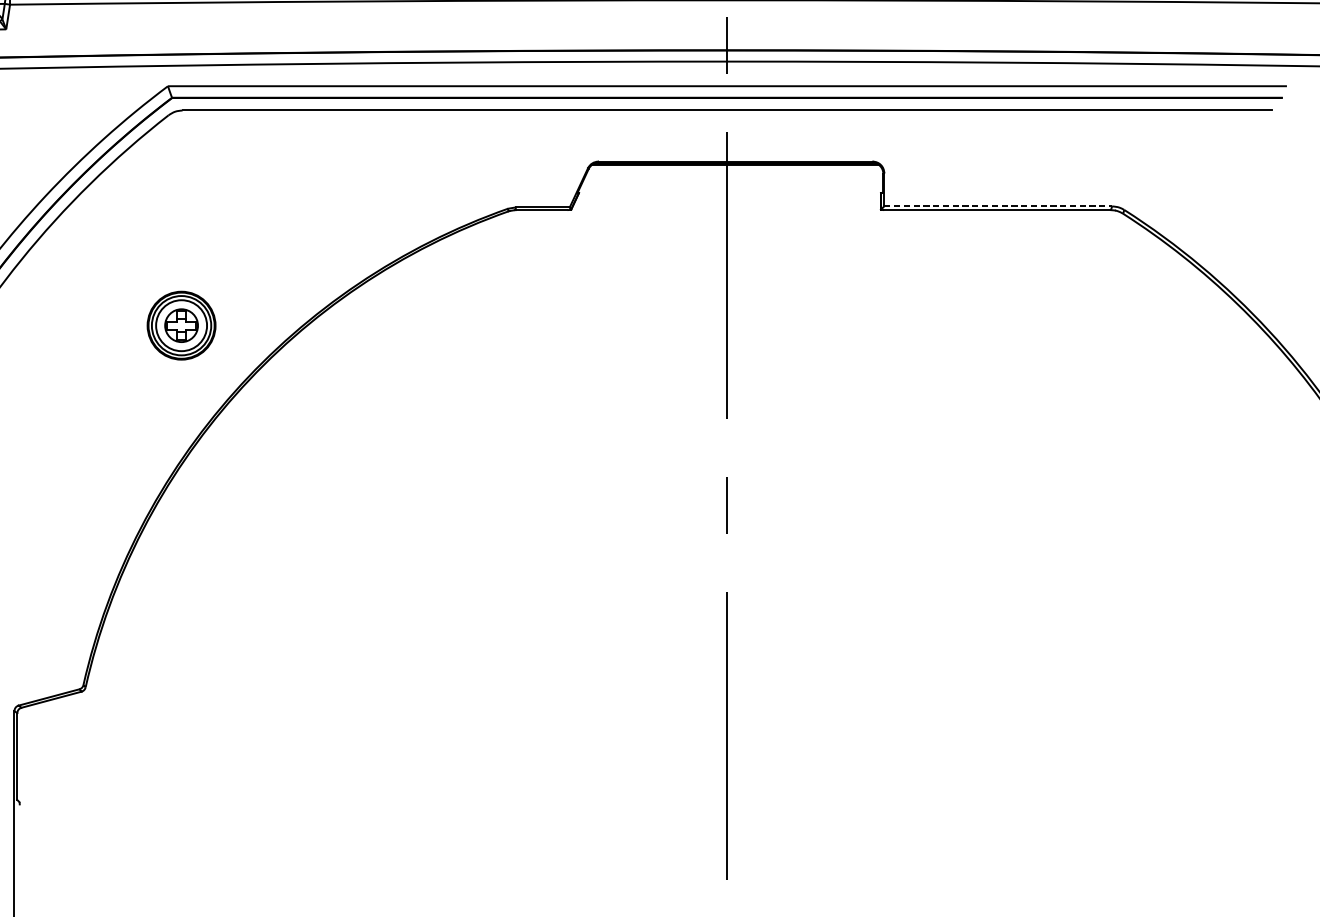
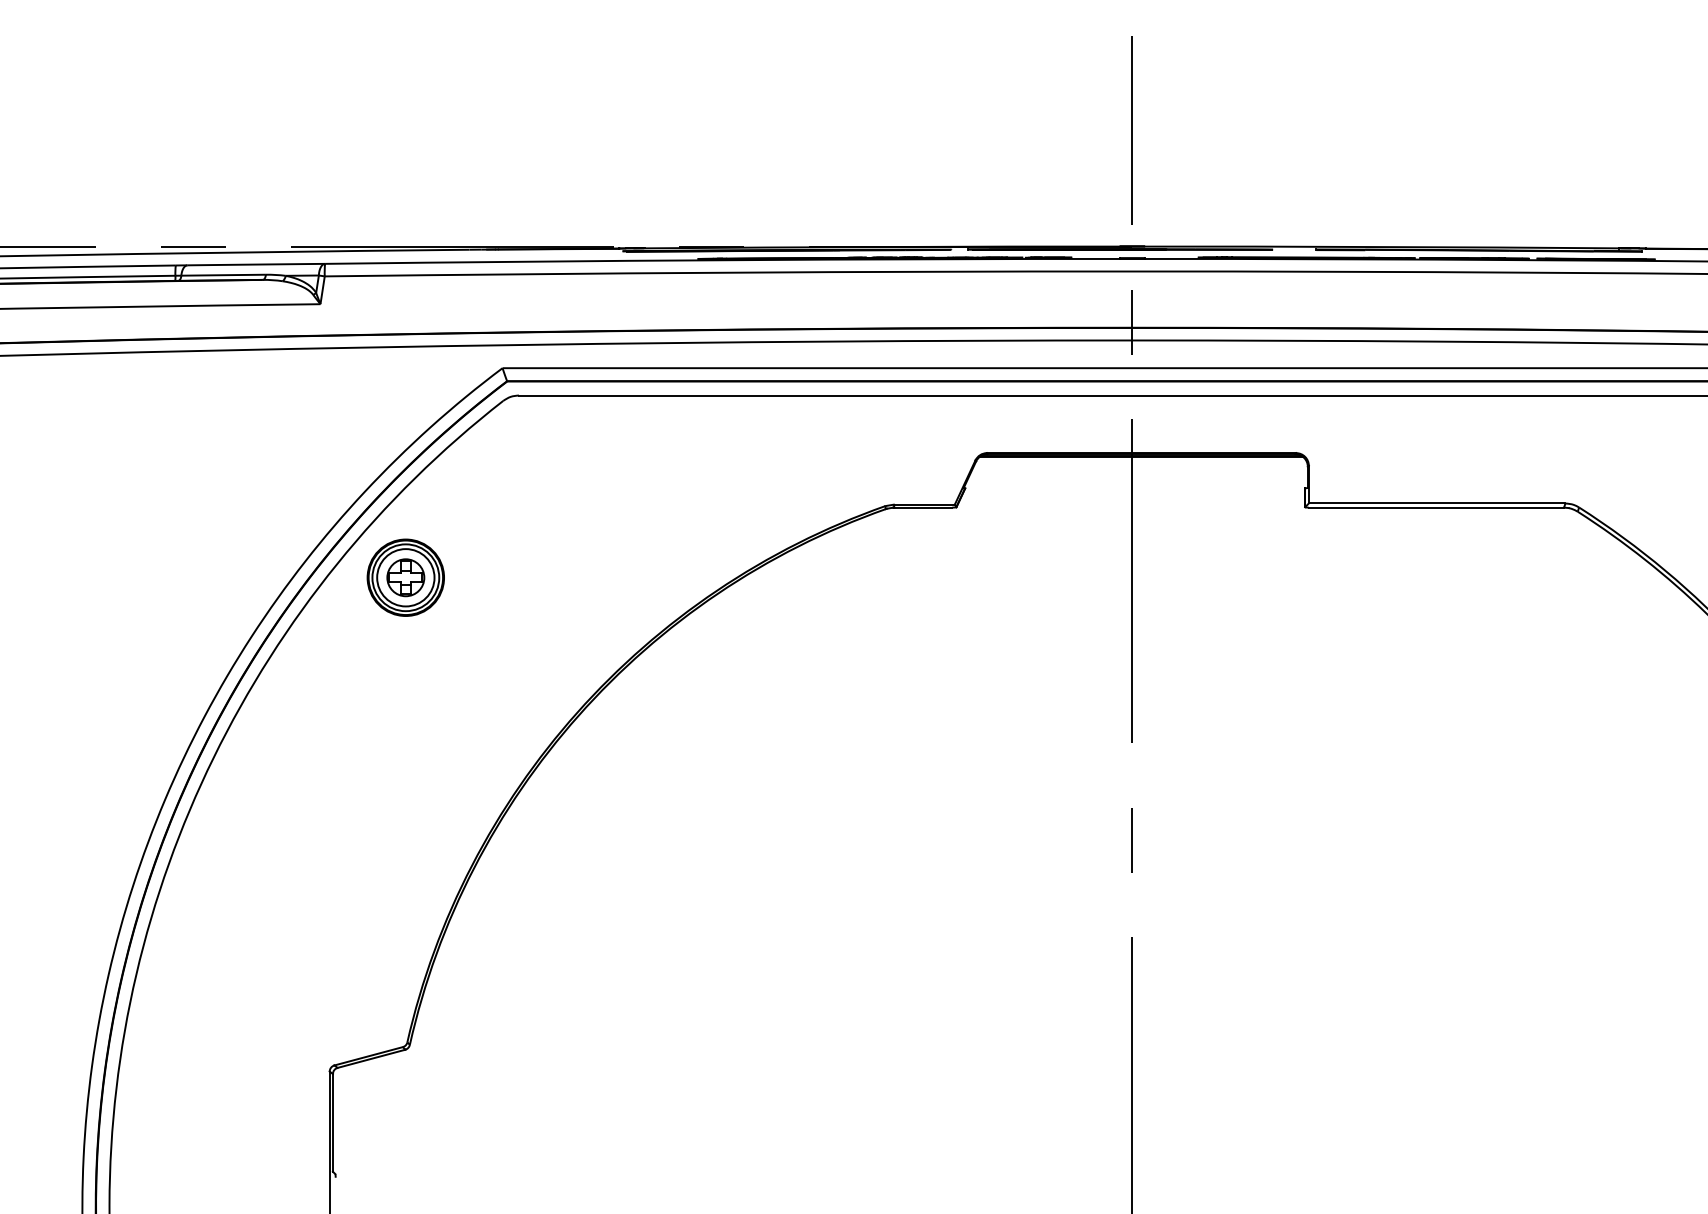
line: (998, 206) -> (1437, 503), dashed -> solid
part: (181, 325) -> (405, 577), moved

